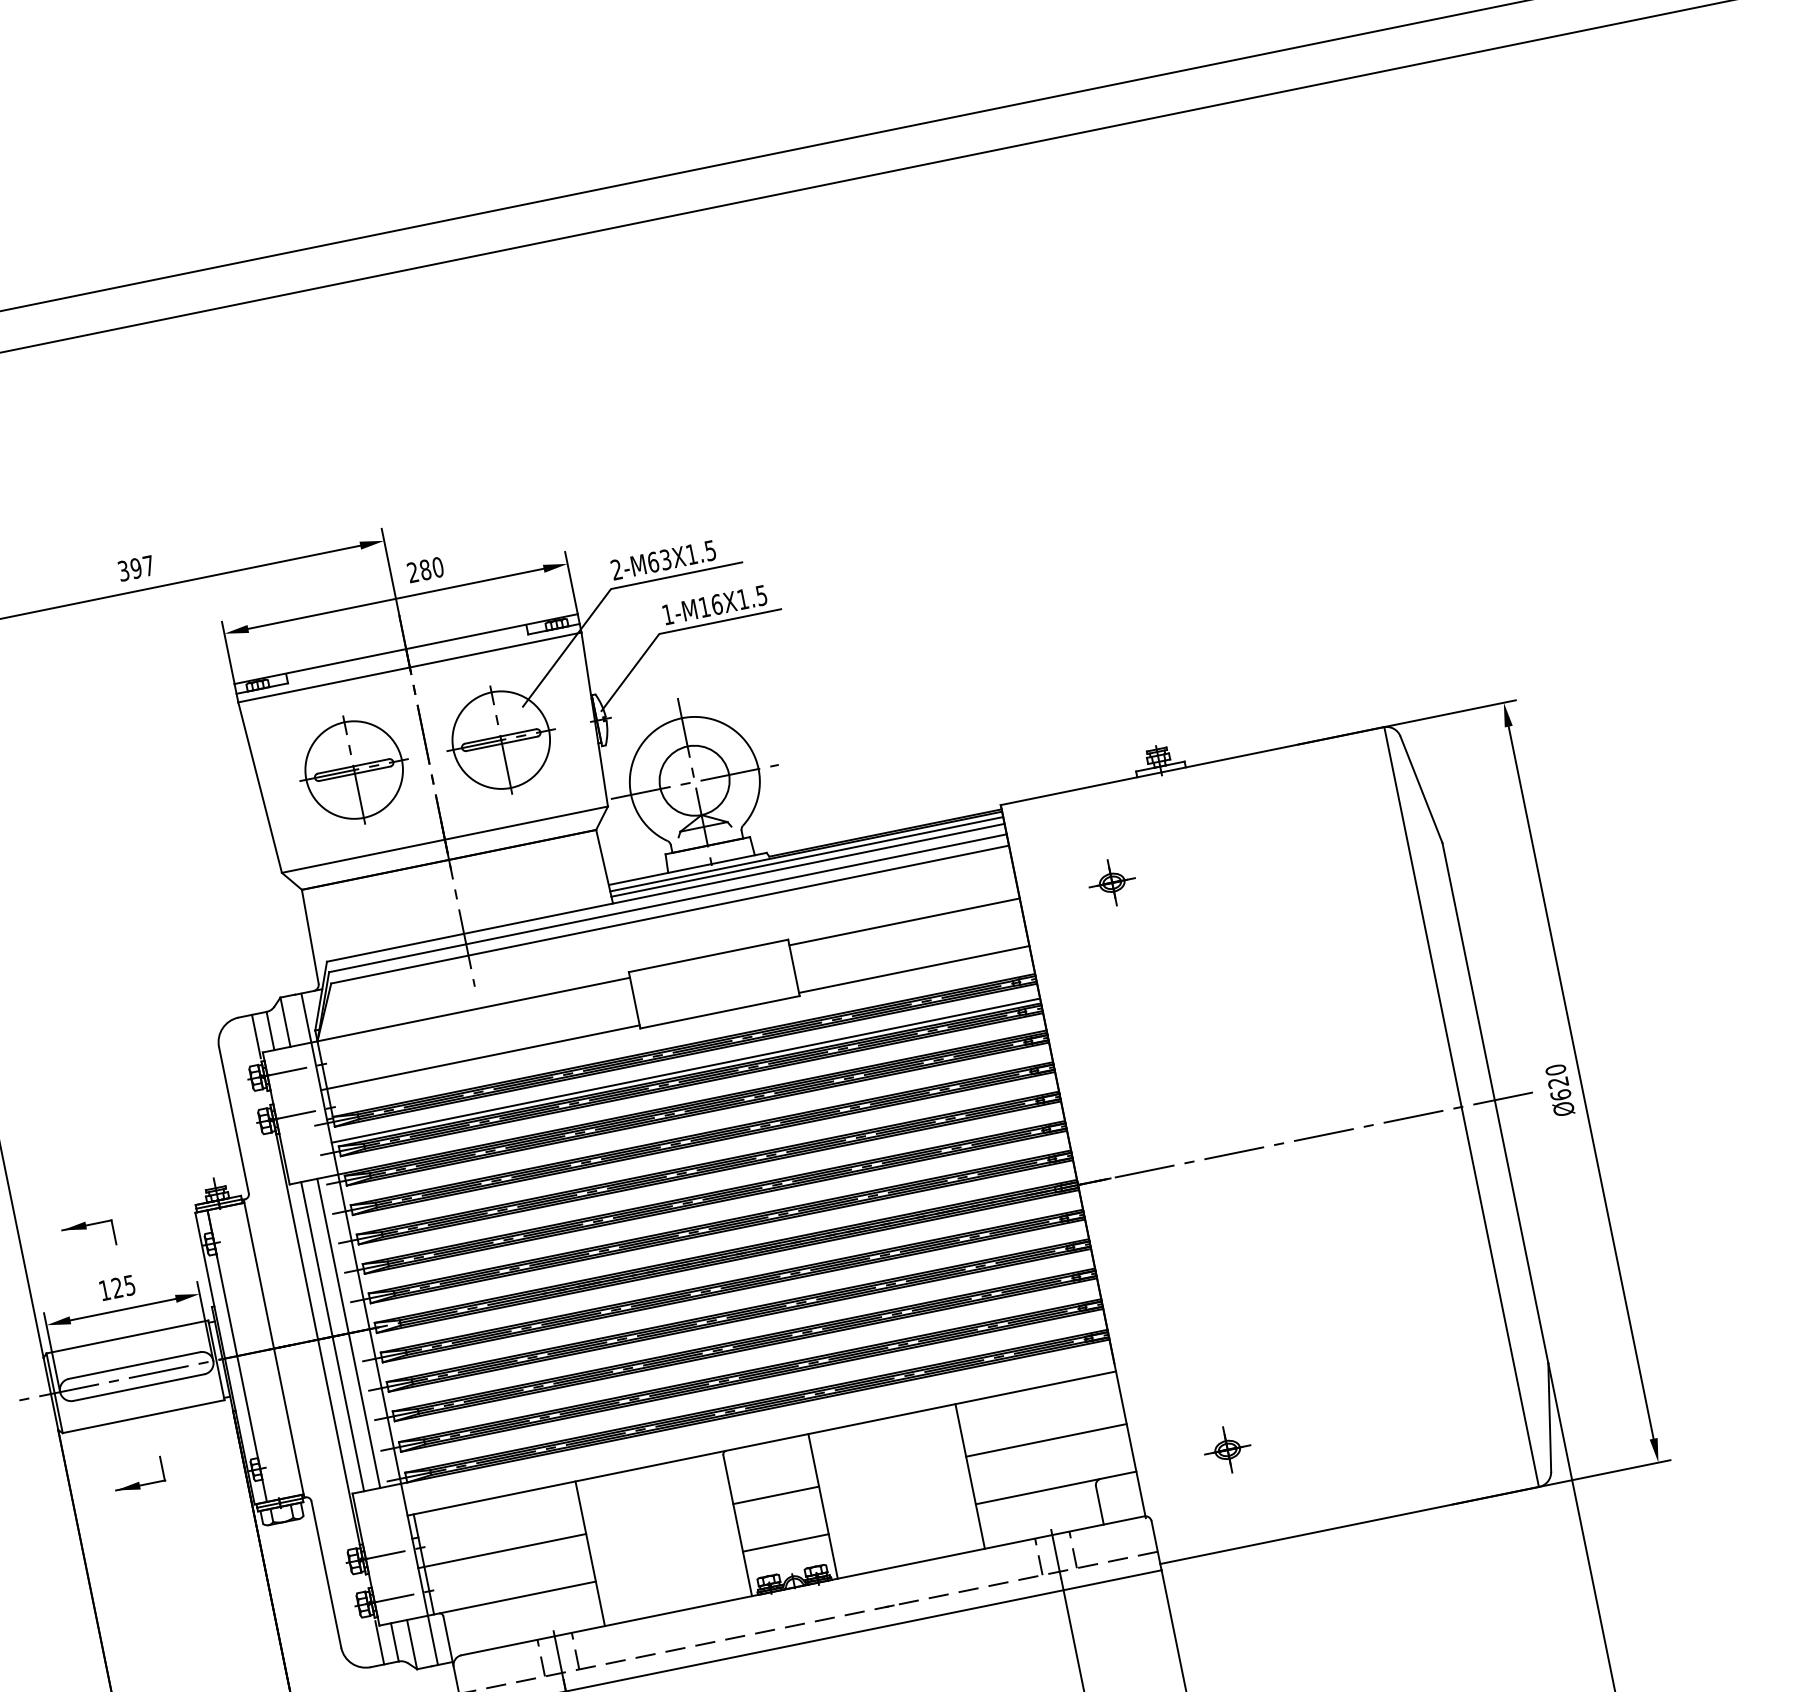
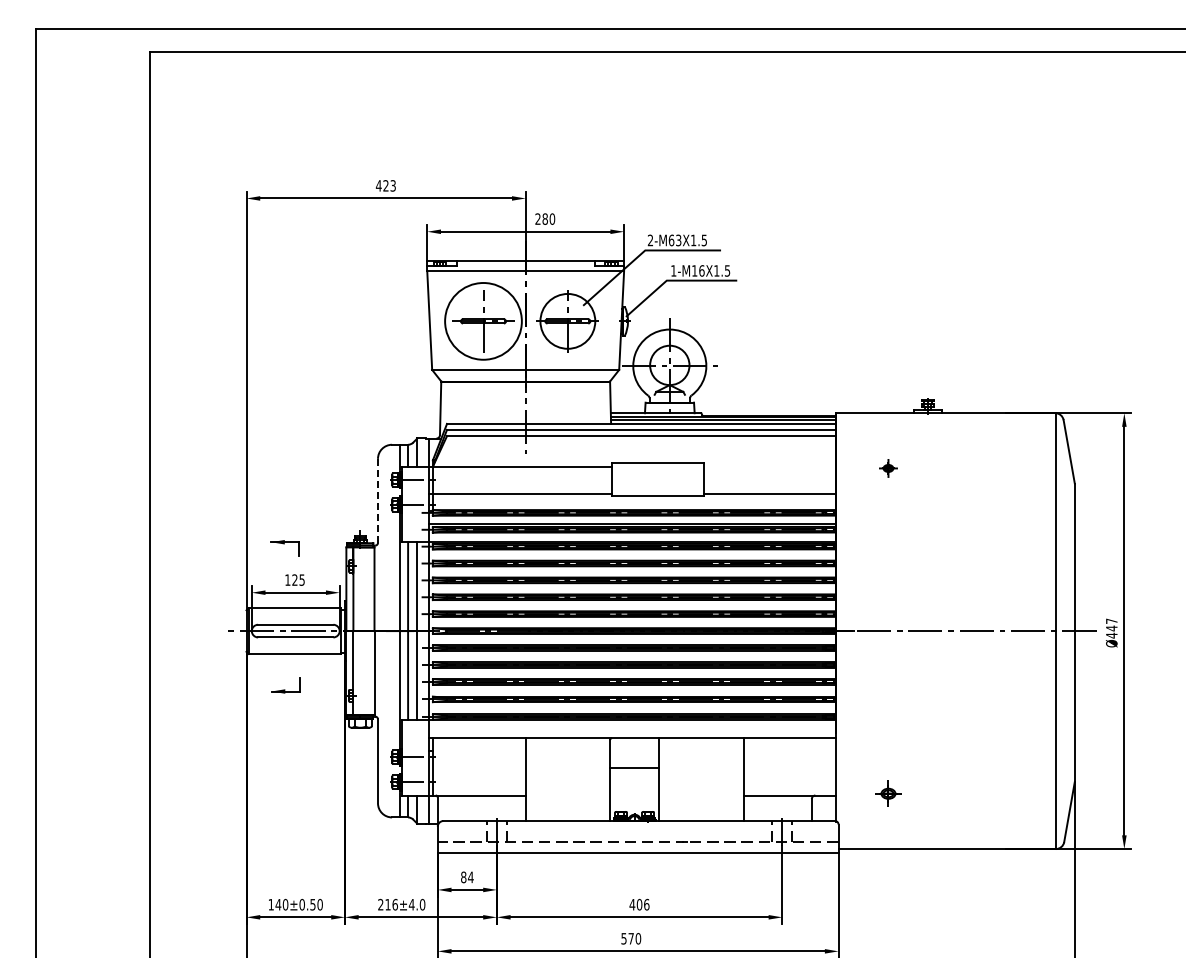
text: (135, 567) -> (385, 185), 397 -> 423
circle: (353, 768) -> (483, 320), size x1.4
part: (1112, 882) -> (888, 468), size x0.7
line: (904, 921) -> (769, 466), removed
text: (1557, 1082) -> (1111, 628), Ø620 -> Ø447
line: (234, 1119) -> (378, 500), solid -> dashed
line: (1046, 1440) -> (789, 768), removed
line: (785, 1542) -> (634, 795), removed
line: (502, 1551) -> (477, 768), removed

